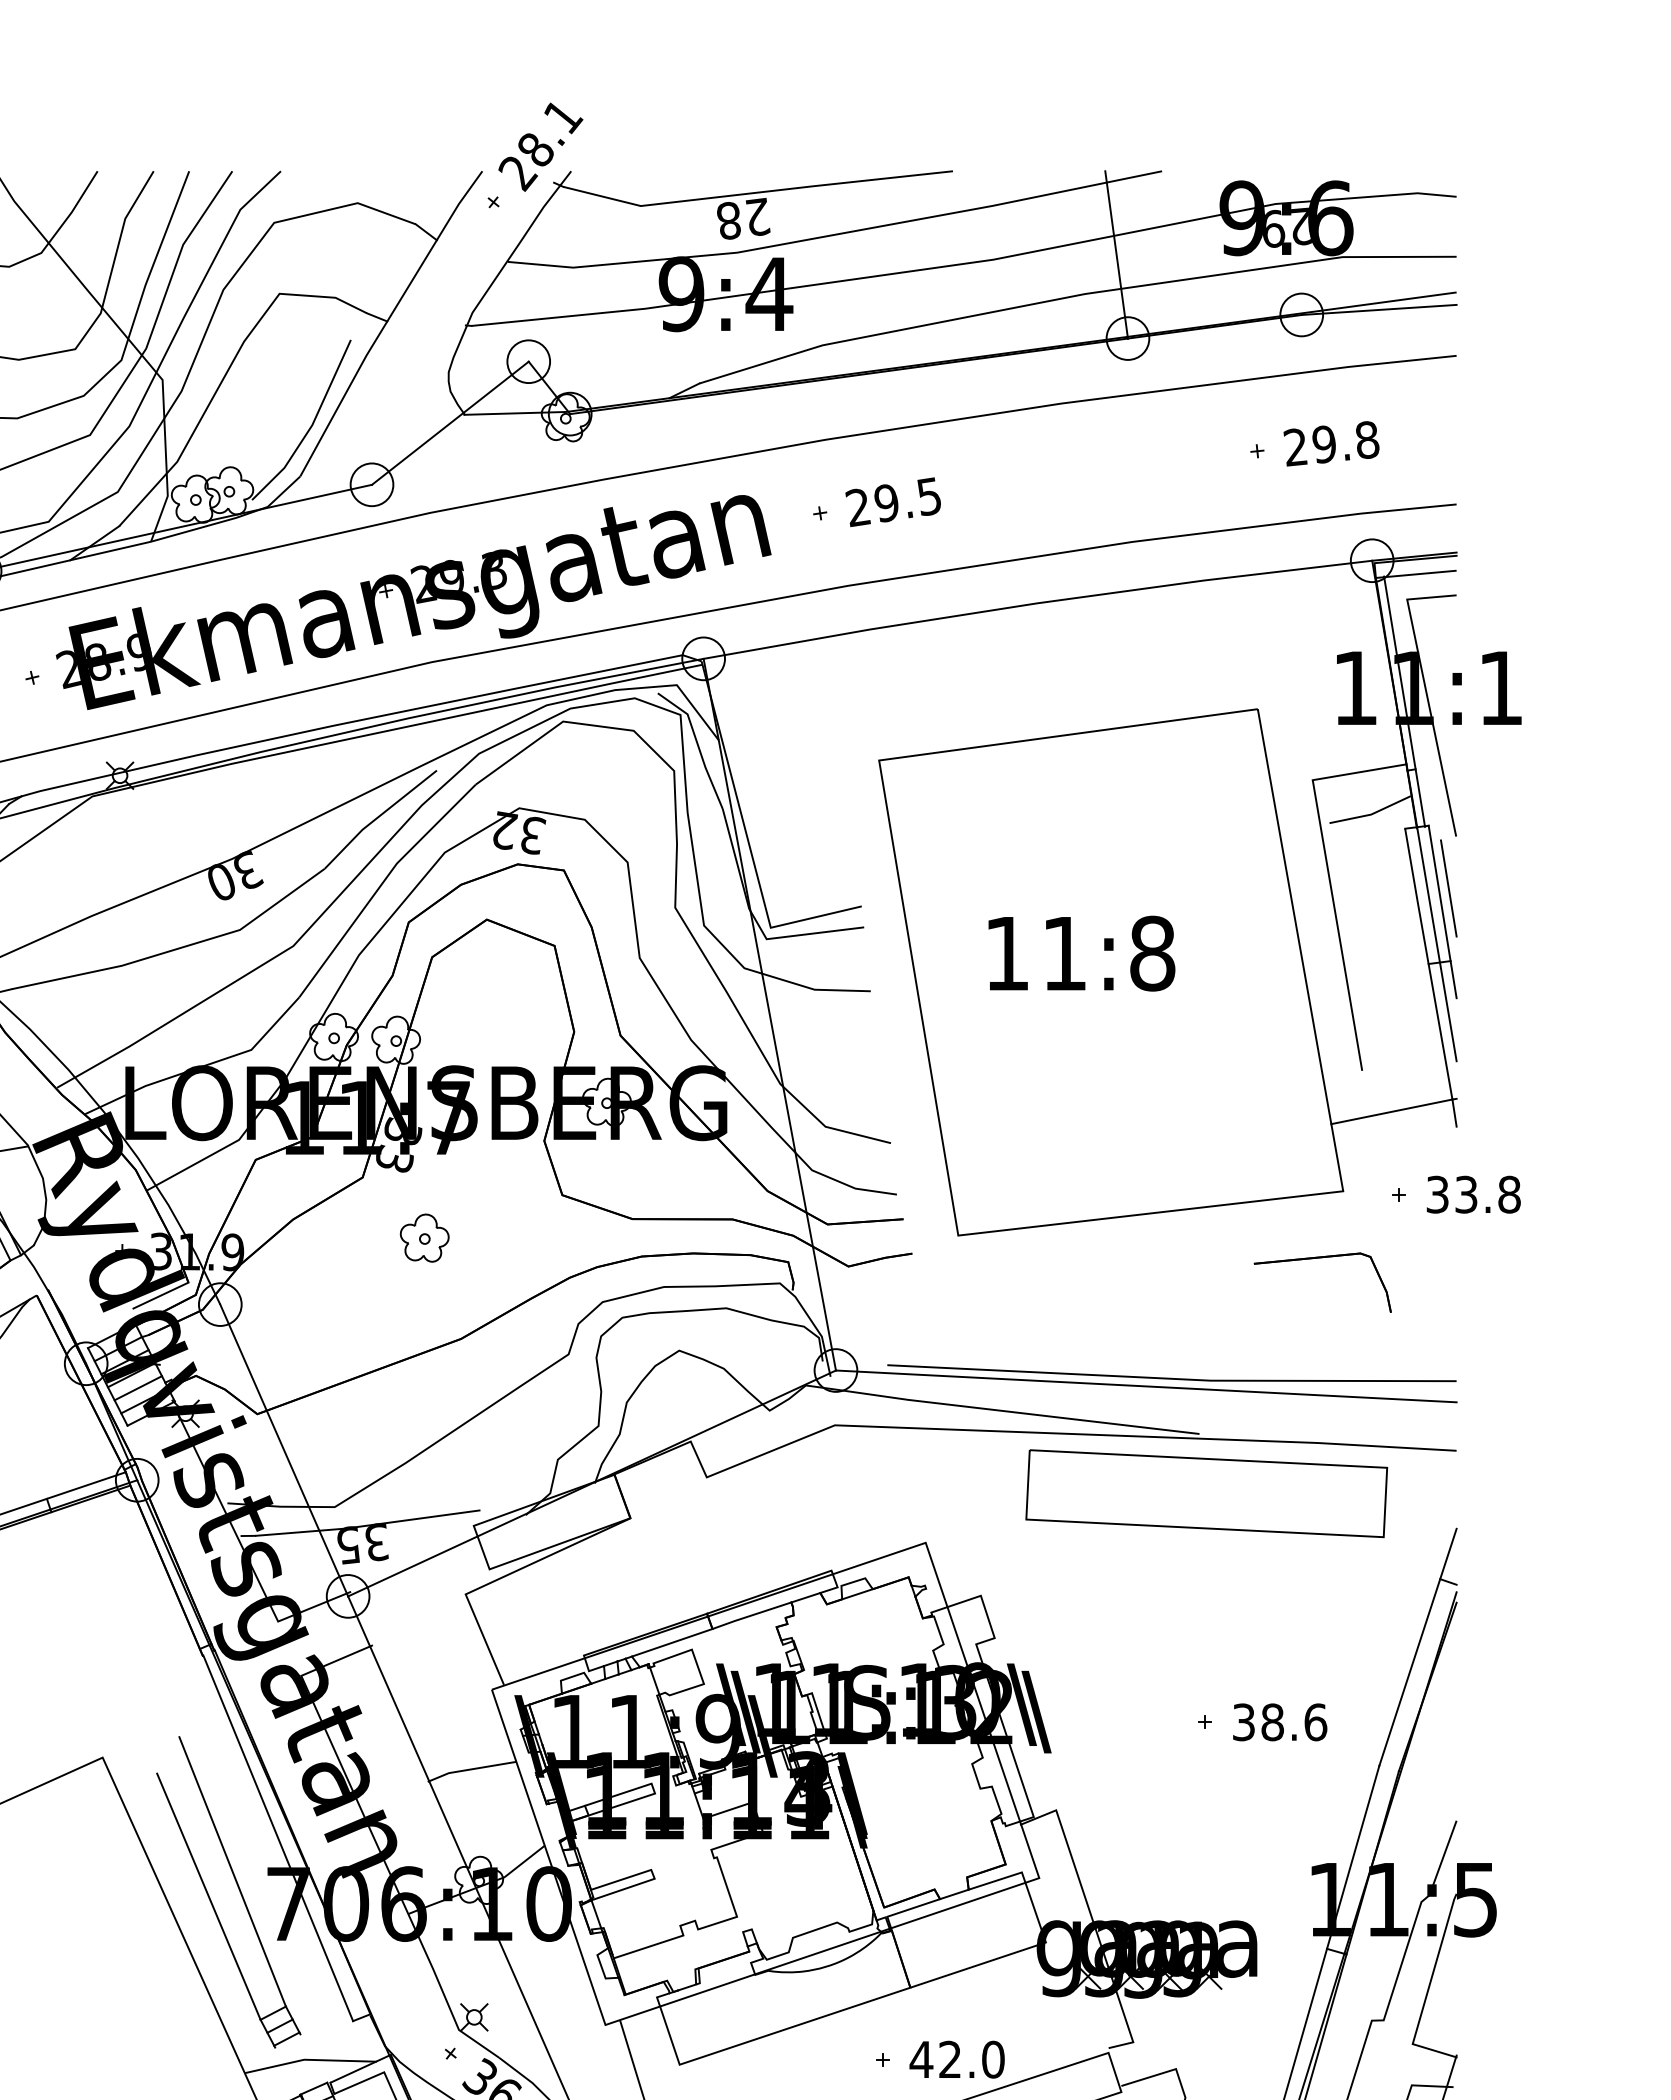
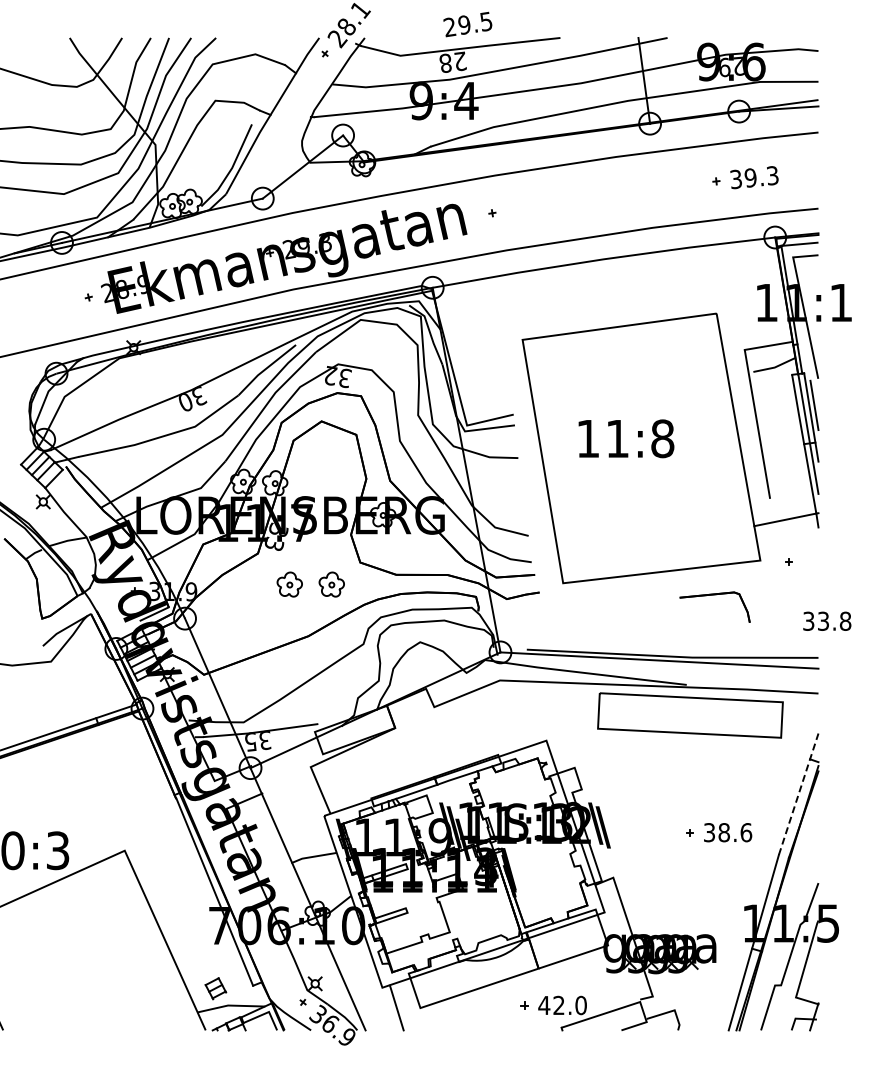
text: (1331, 443) -> (754, 177), 29.8 -> 39.3
text: (892, 502) -> (467, 24), moved
text: (1474, 1193) -> (827, 620), moved
part: (506, 1237) -> (331, 584), added
part: (1321, 1259) -> (714, 595), moved
line: (1417, 1647) -> (798, 794), solid -> dashed
line: (232, 1872) -> (191, 909), removed
line: (207, 1895) -> (178, 921), removed

